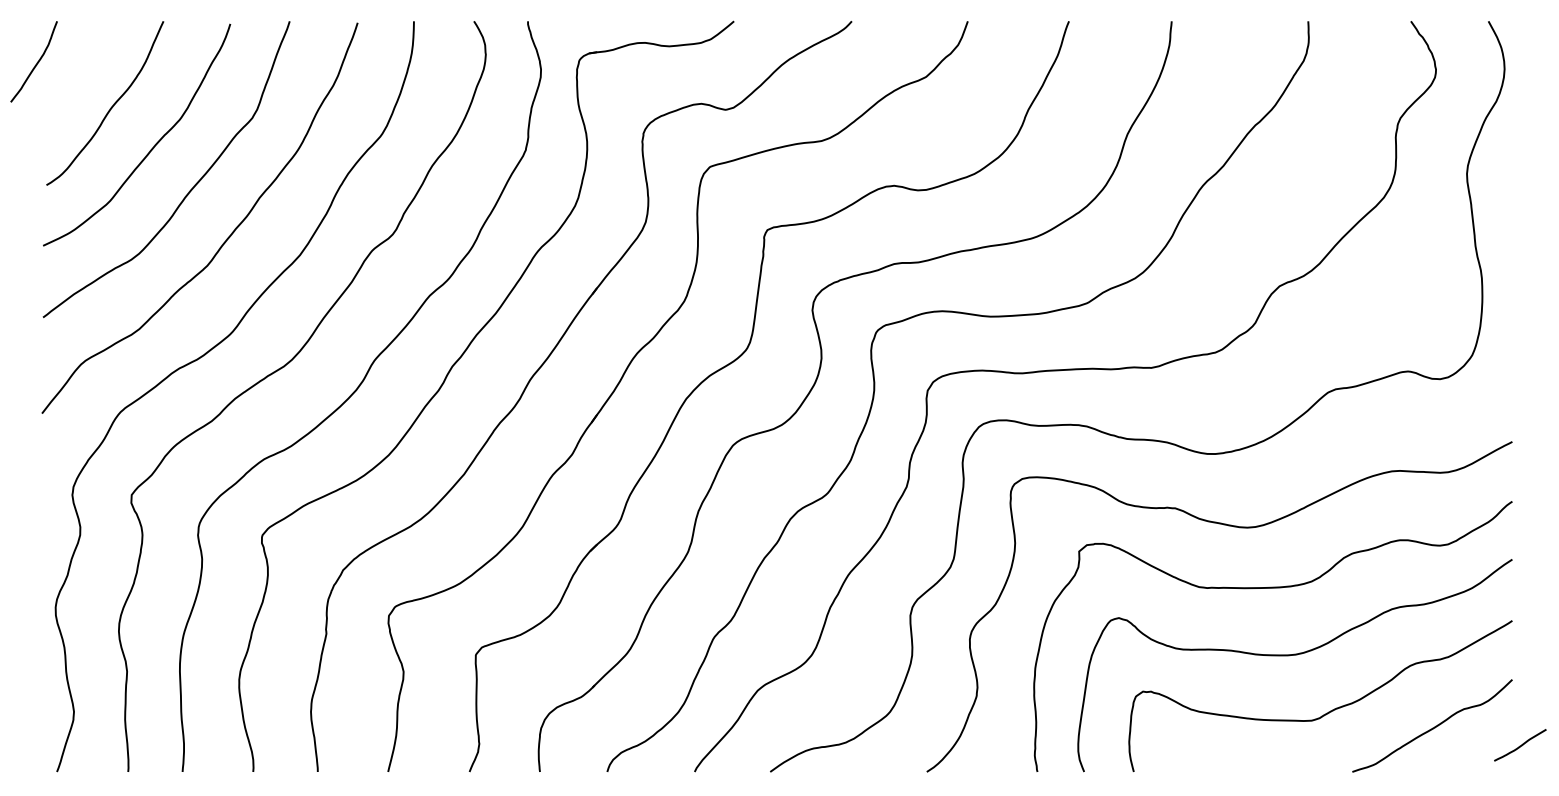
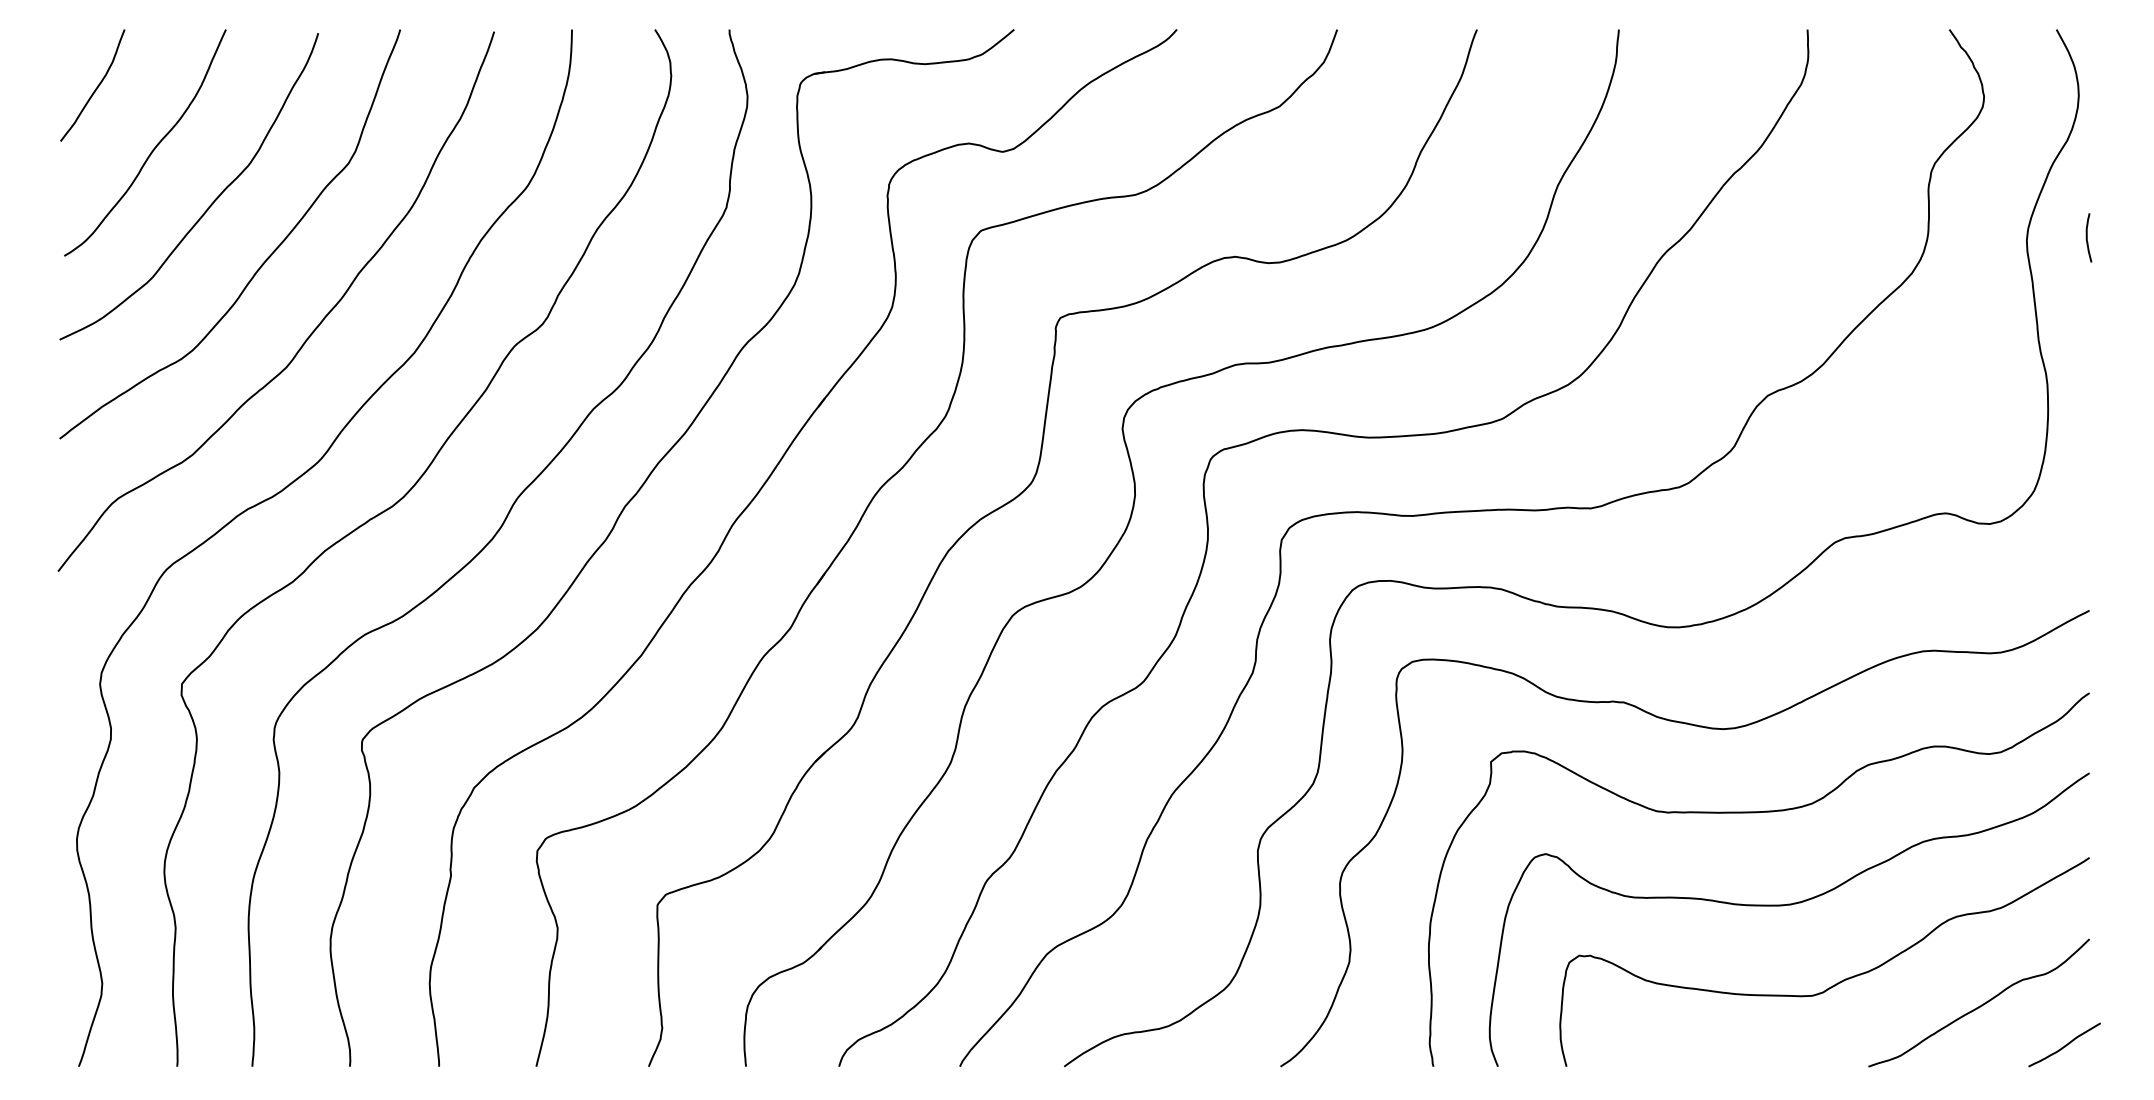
curve: (36, 62) -> (96, 86), moved
curve: (1511, 171) -> (2088, 237), added
curve: (1520, 745) -> (2064, 1045), moved

